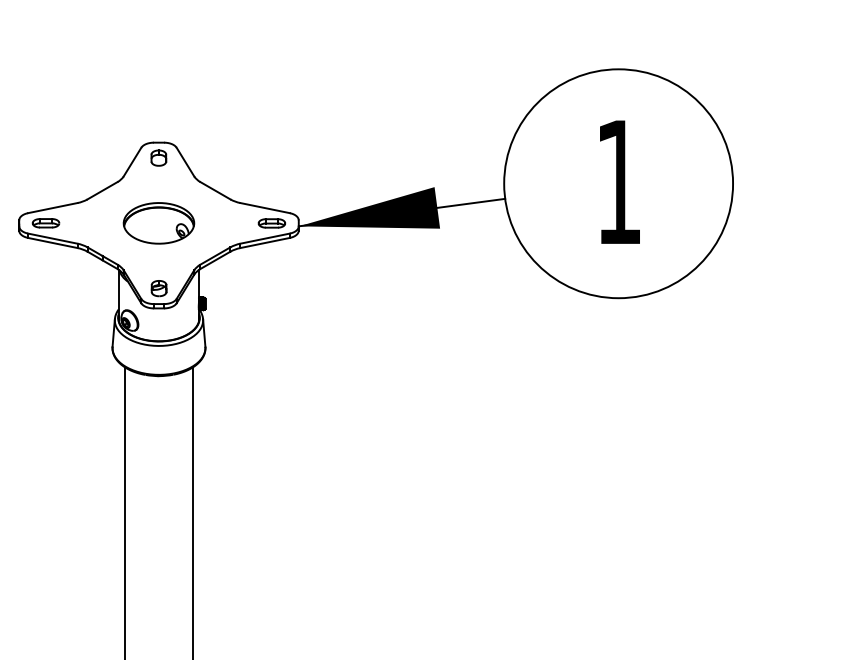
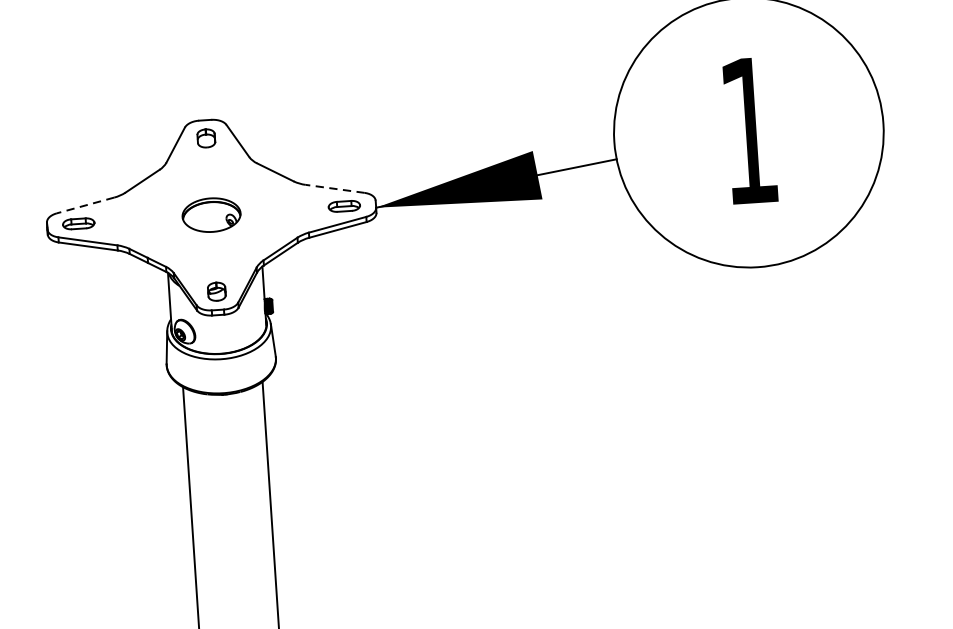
line: (52, 208) -> (85, 205), solid -> dashed
line: (264, 208) -> (334, 189), solid -> dashed
part: (158, 223) -> (211, 215), size x0.7

